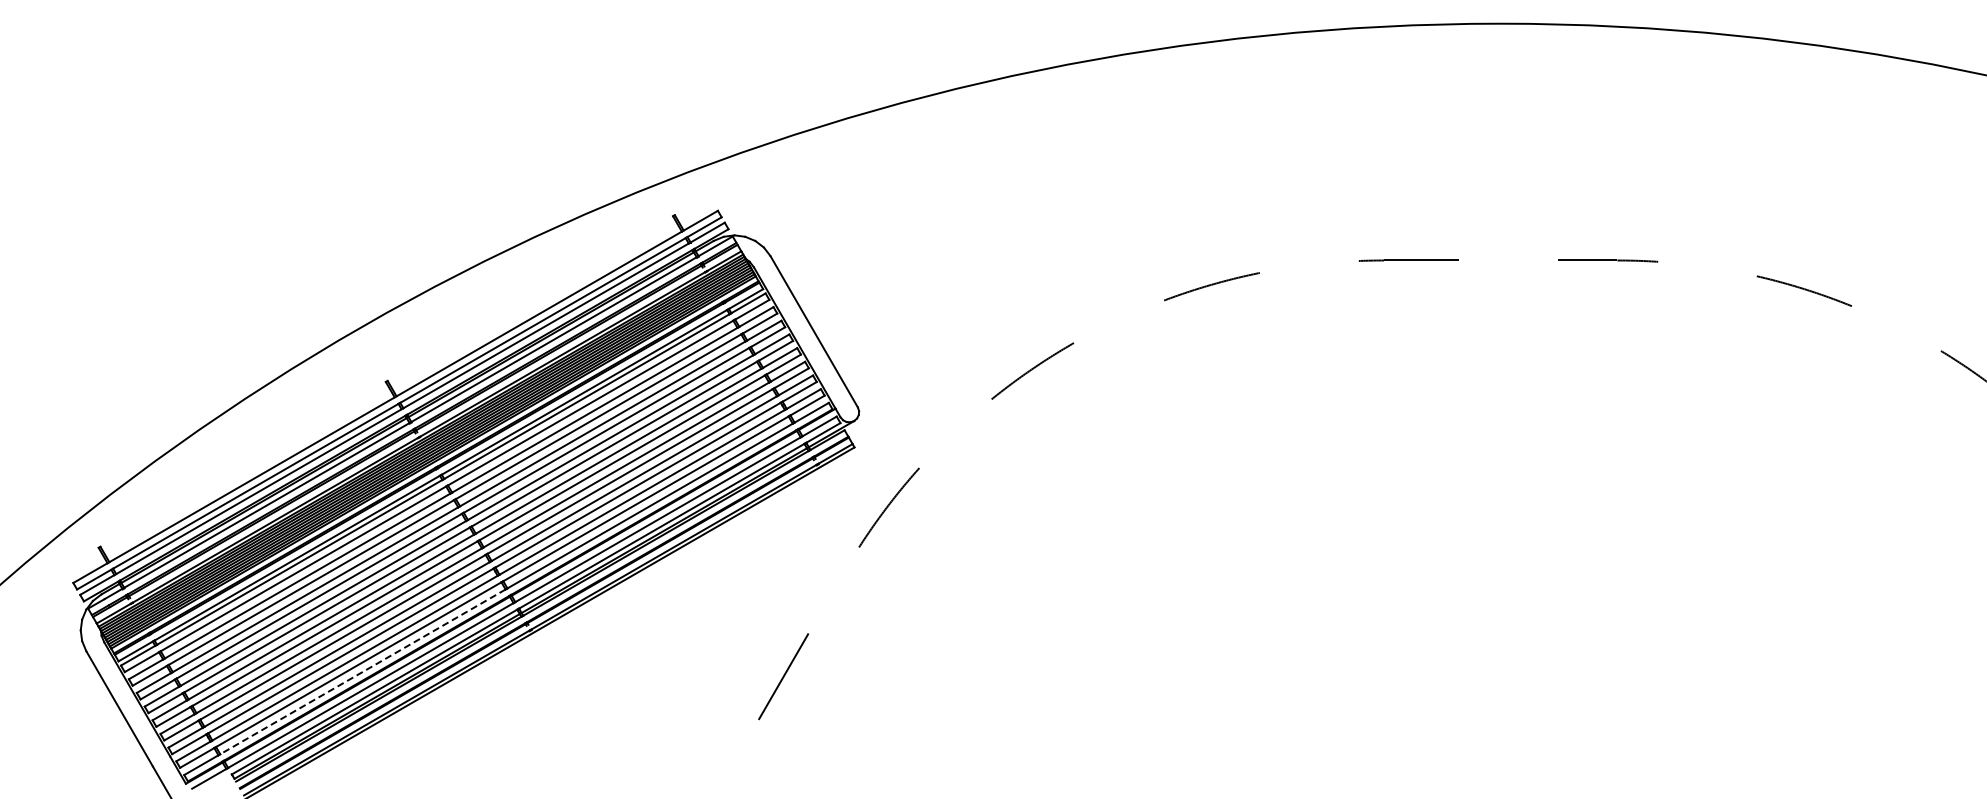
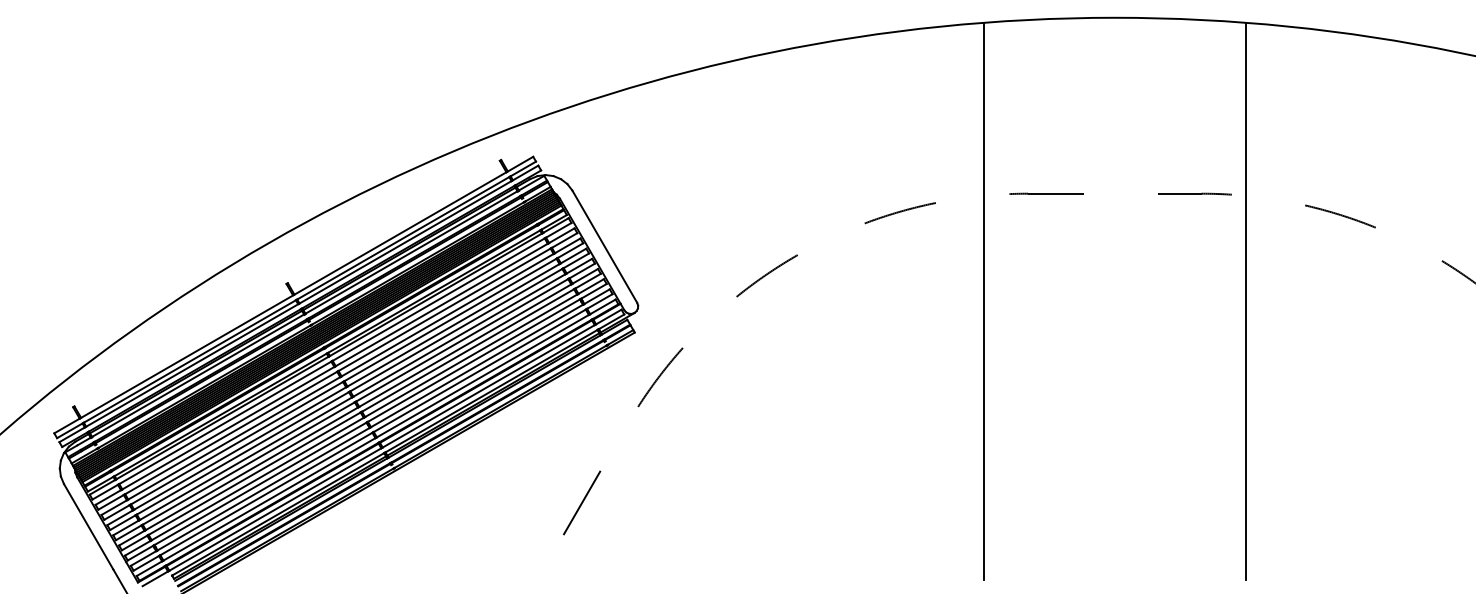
line: (1324, 405) -> (983, 301), added
line: (1677, 405) -> (1246, 301), added
line: (362, 671) -> (269, 499), dashed -> solid

